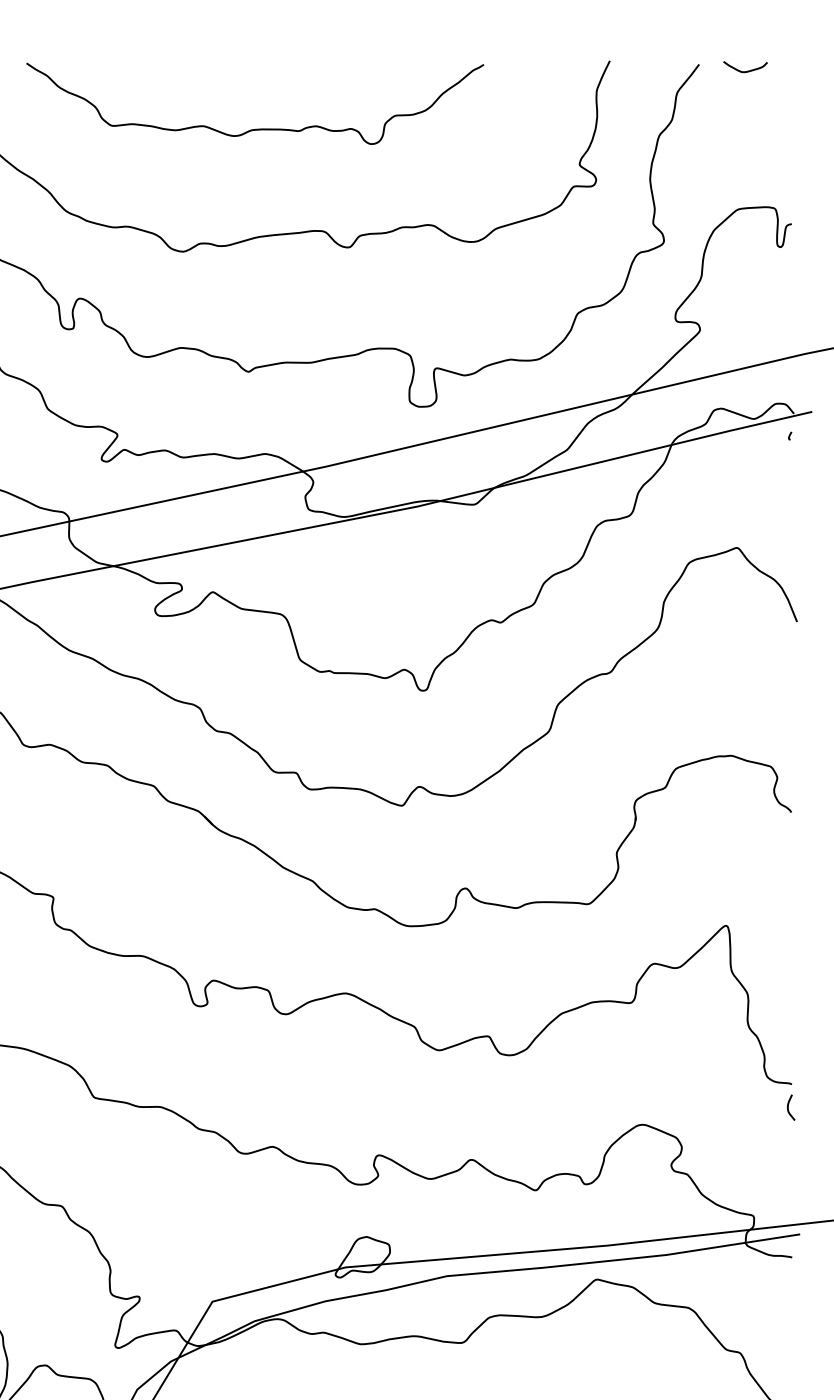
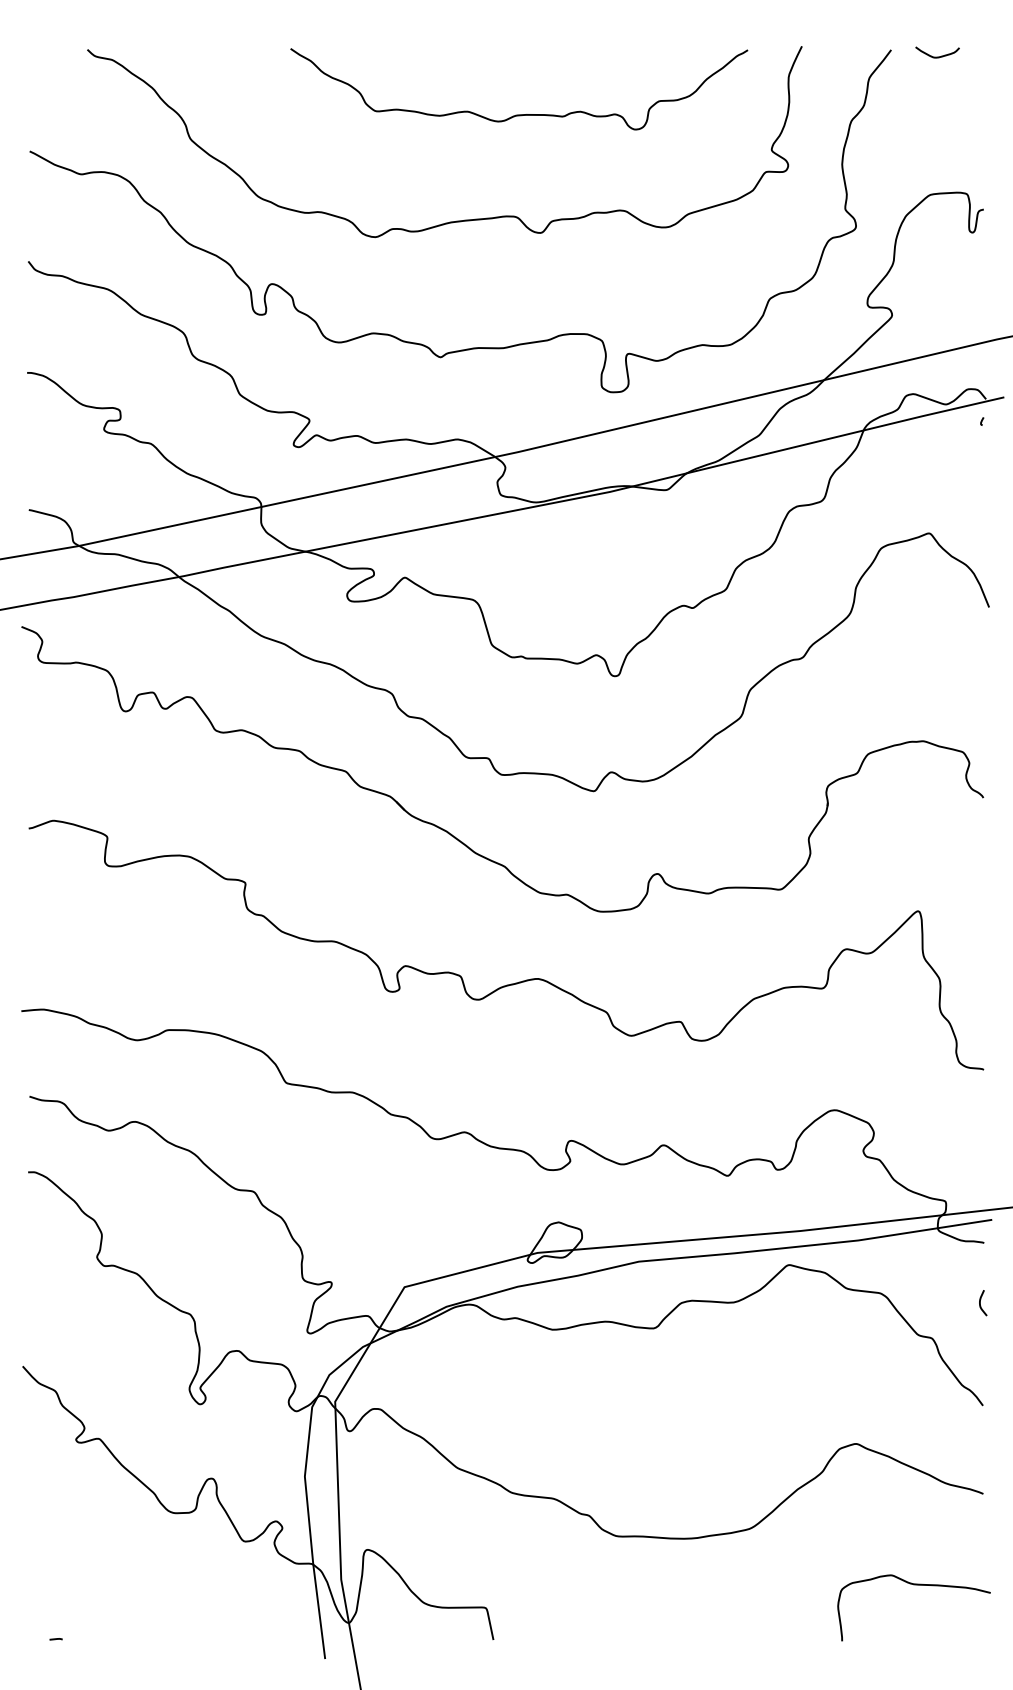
curve: (255, 129) -> (519, 114), moved
curve: (788, 1108) -> (980, 1303), moved

